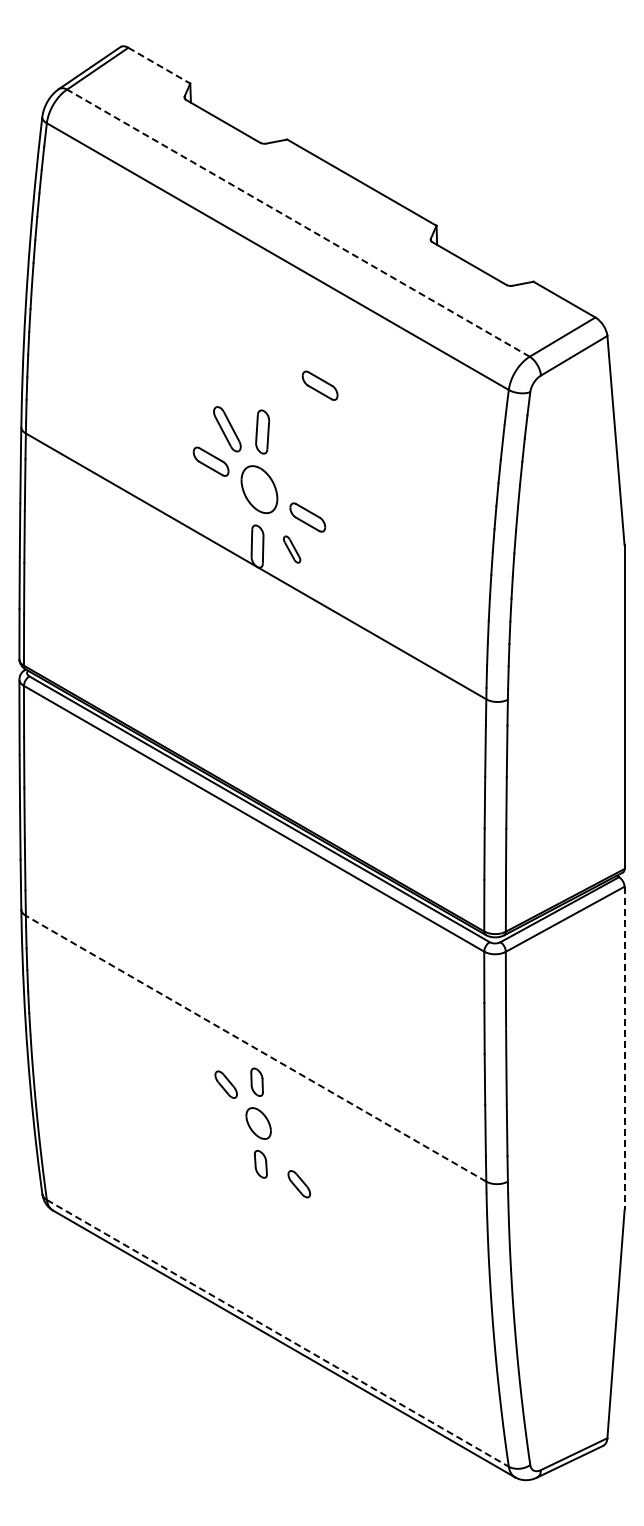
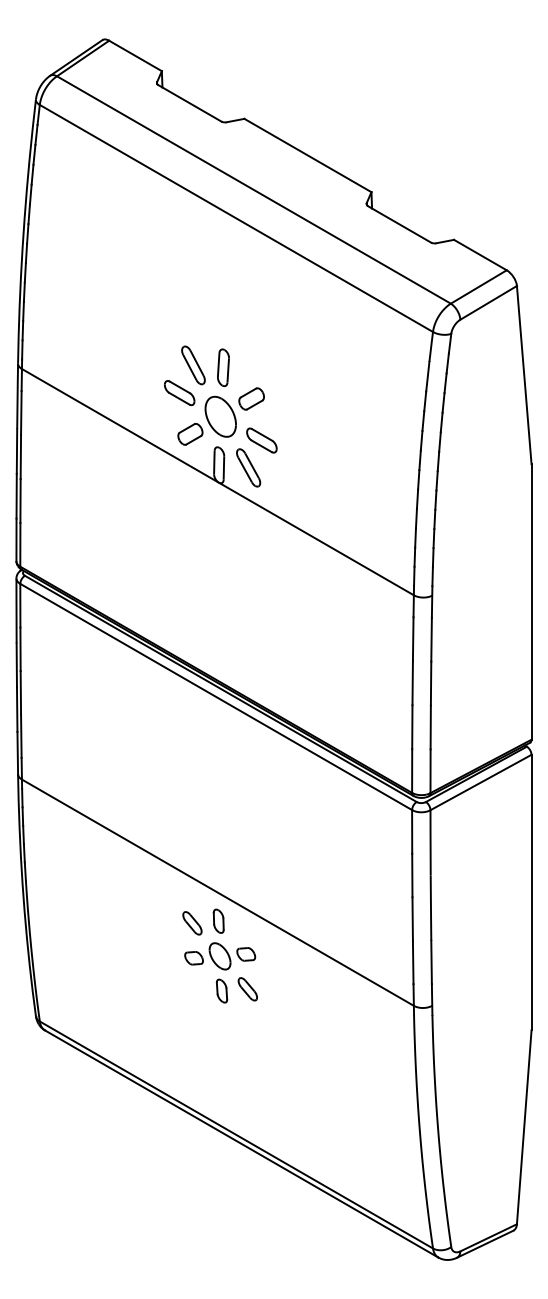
line: (159, 65) -> (135, 55), dashed -> solid
line: (298, 222) -> (253, 189), dashed -> solid
part: (319, 385) -> (271, 328), removed
part: (295, 468) -> (251, 398), added
part: (223, 510) -> (190, 434), added
part: (291, 549) -> (248, 467), size x1.67
line: (256, 1048) -> (218, 892), dashed -> solid
line: (624, 1048) -> (531, 892), dashed -> solid
part: (289, 1120) -> (246, 953), added
part: (227, 1125) -> (193, 958), added
part: (298, 1184) -> (247, 989), moved
line: (277, 1333) -> (236, 1135), dashed -> solid

